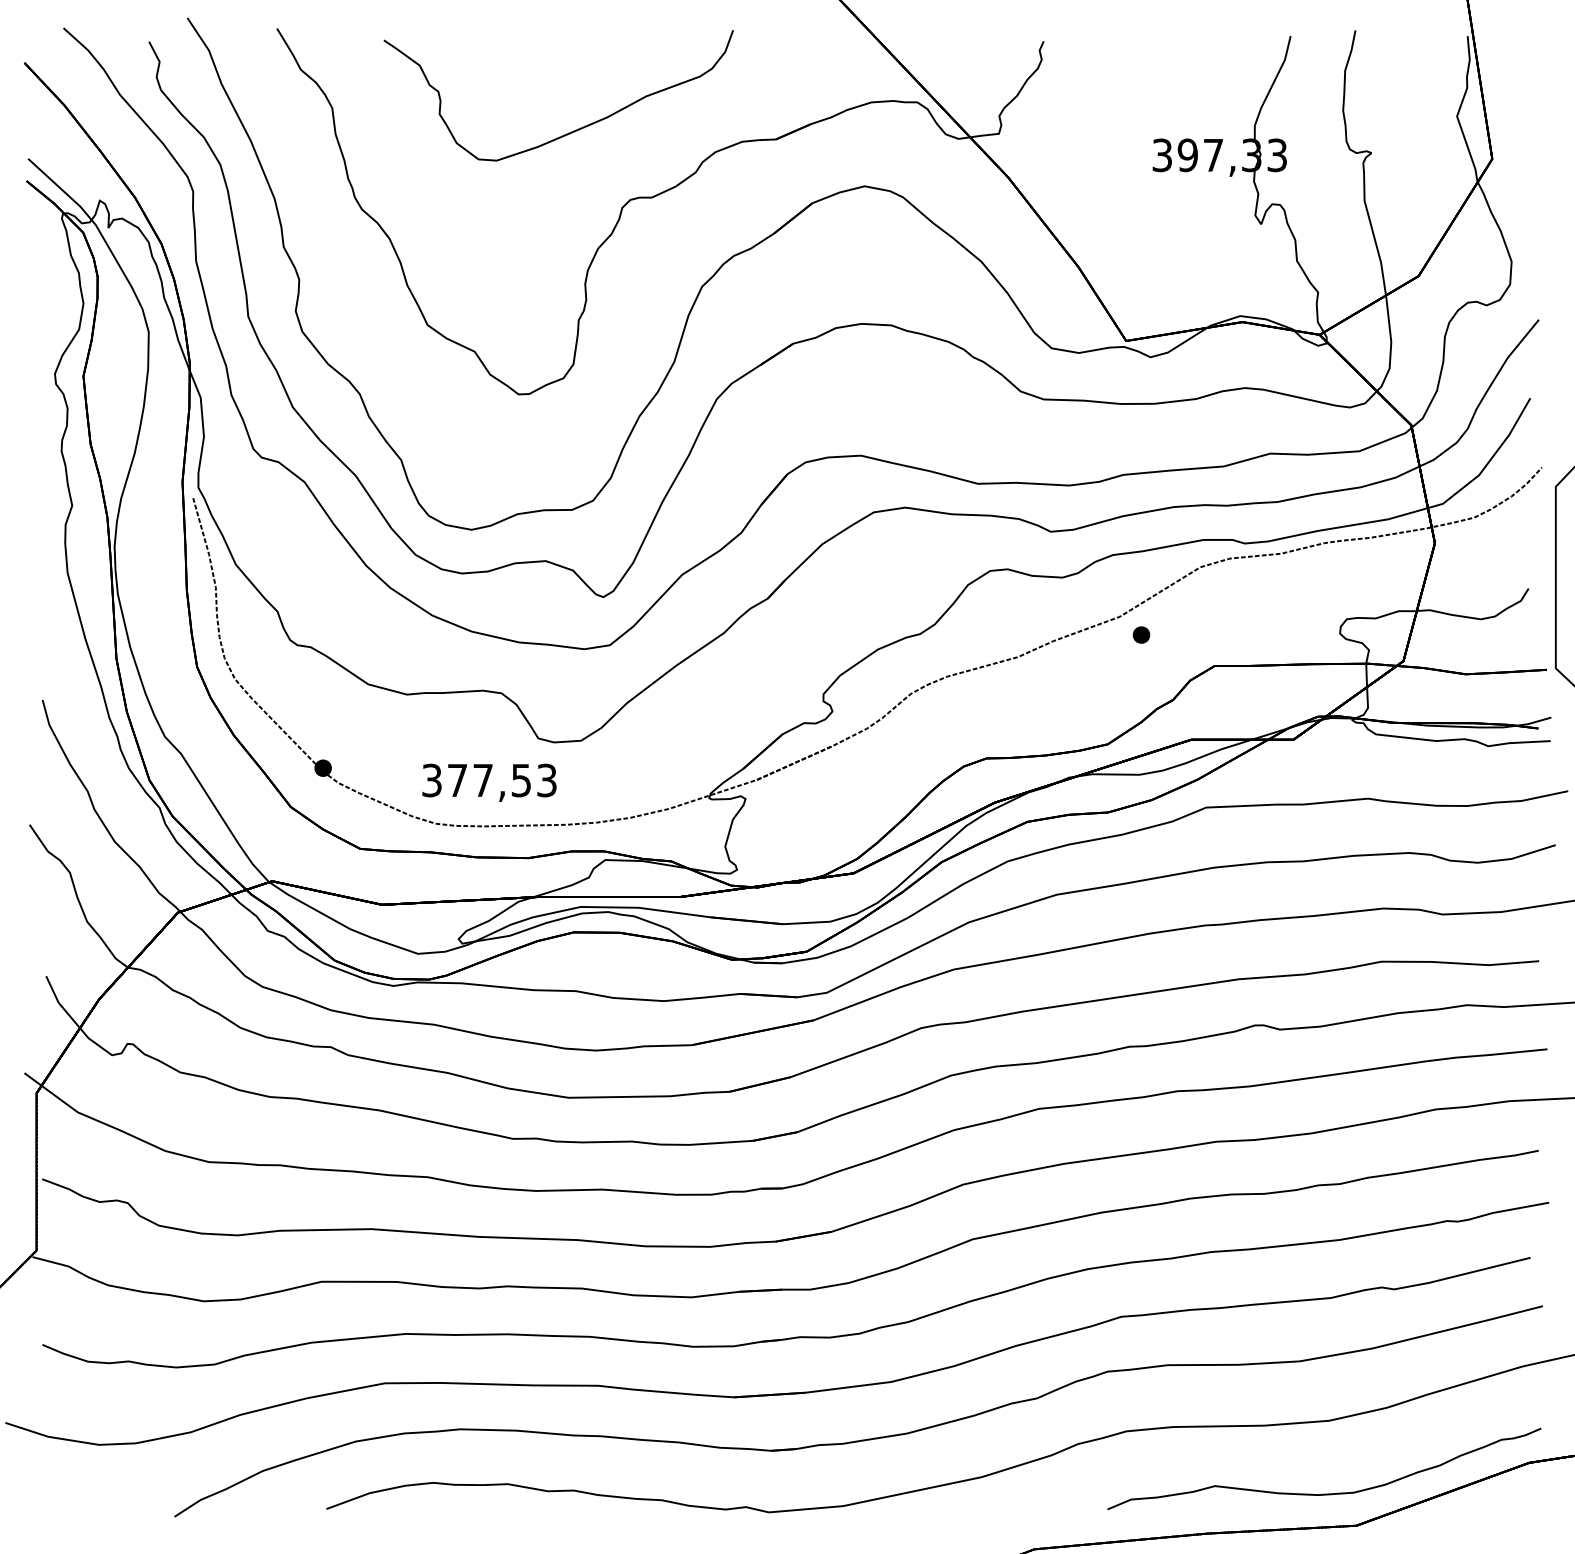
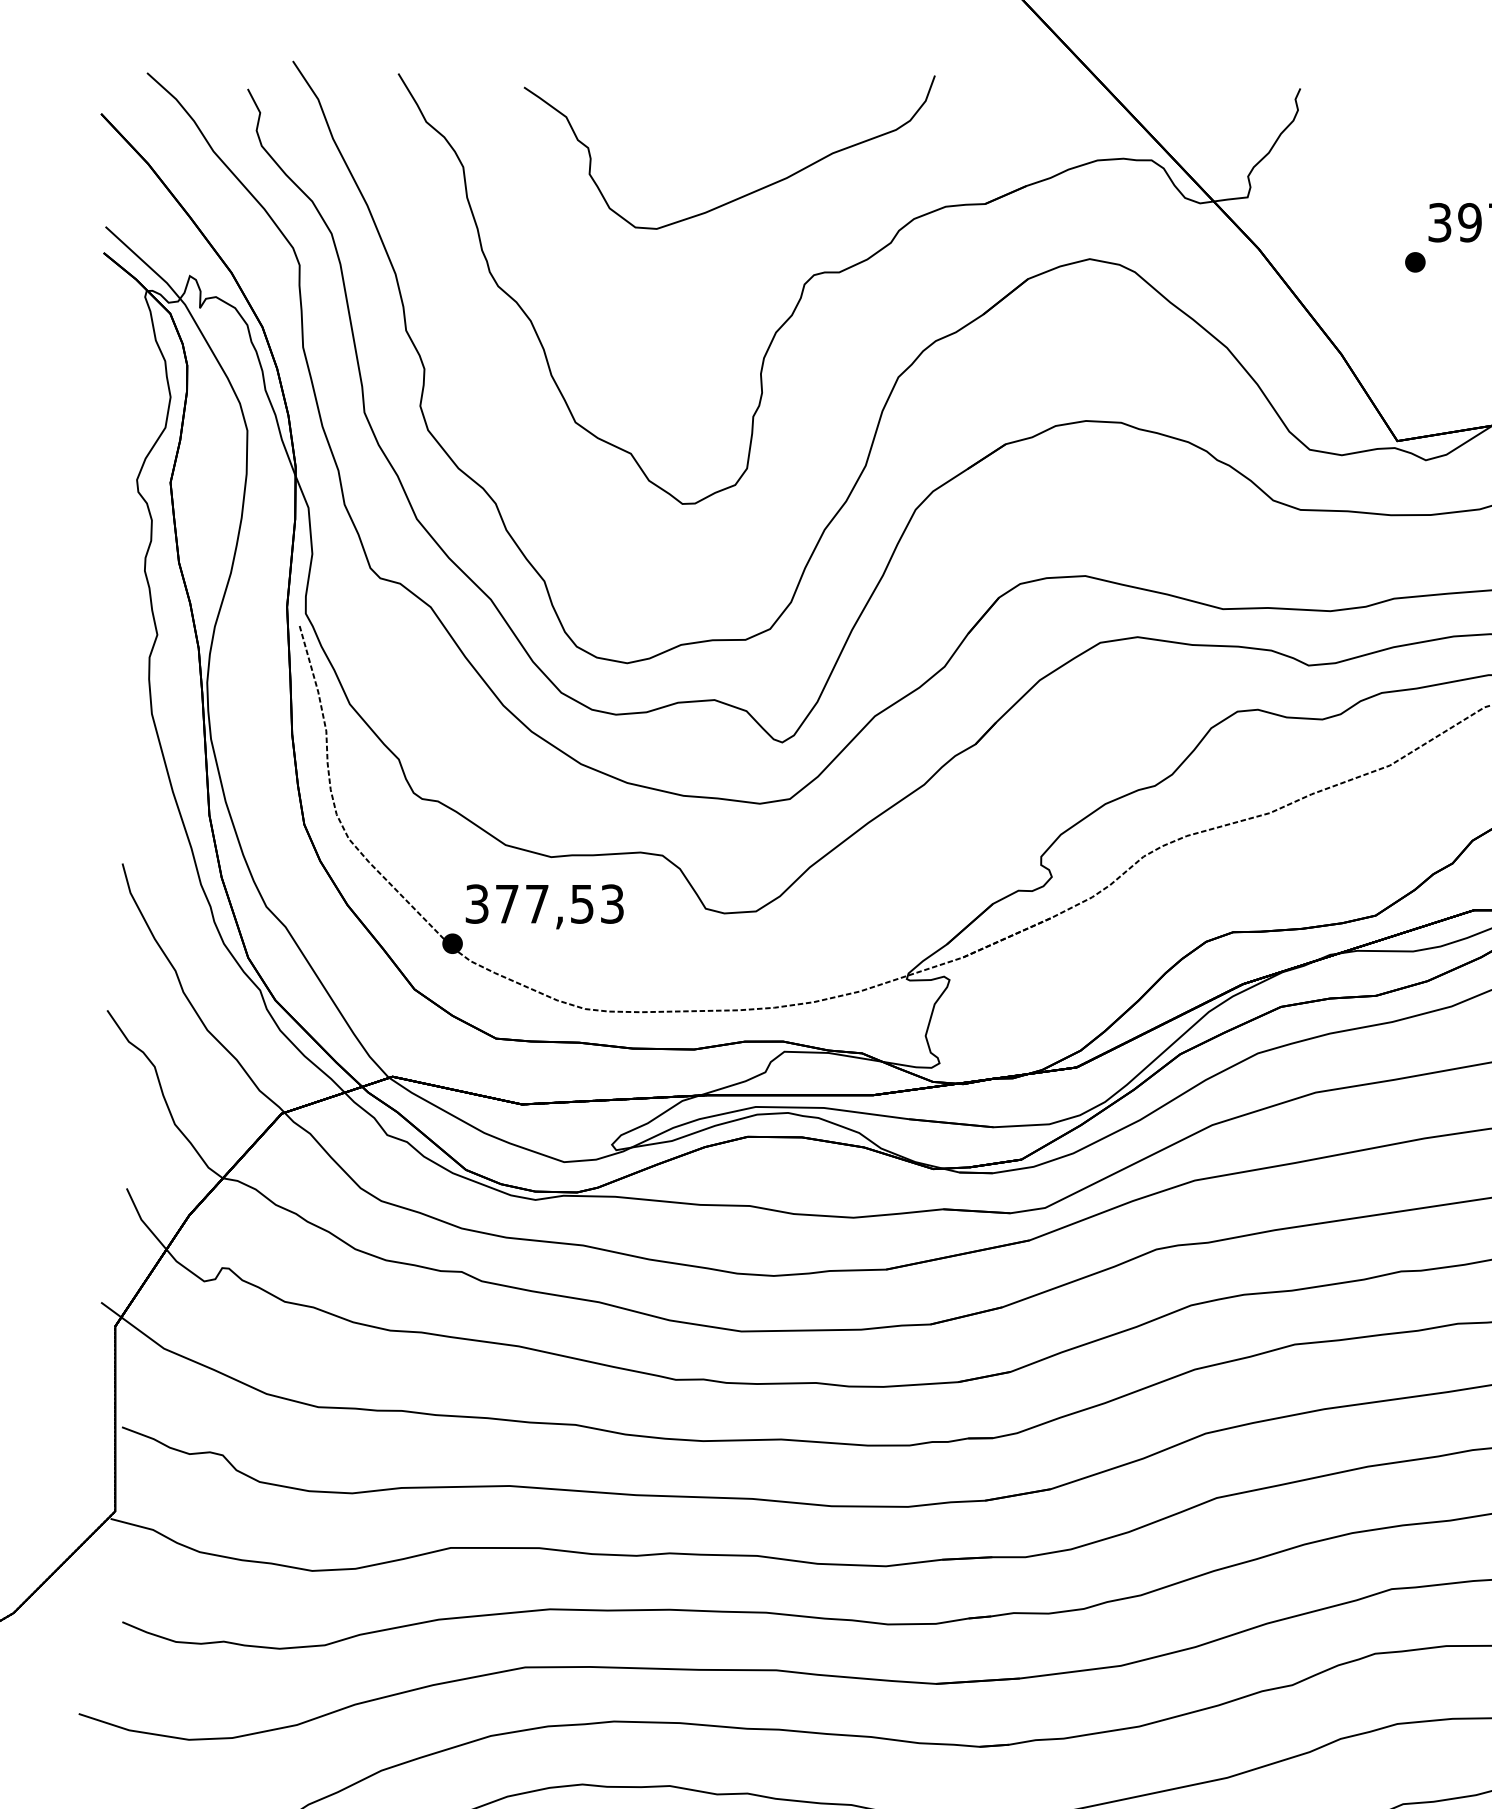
part: (1141, 634) -> (1415, 261), moved
text: (489, 782) -> (544, 906), moved

